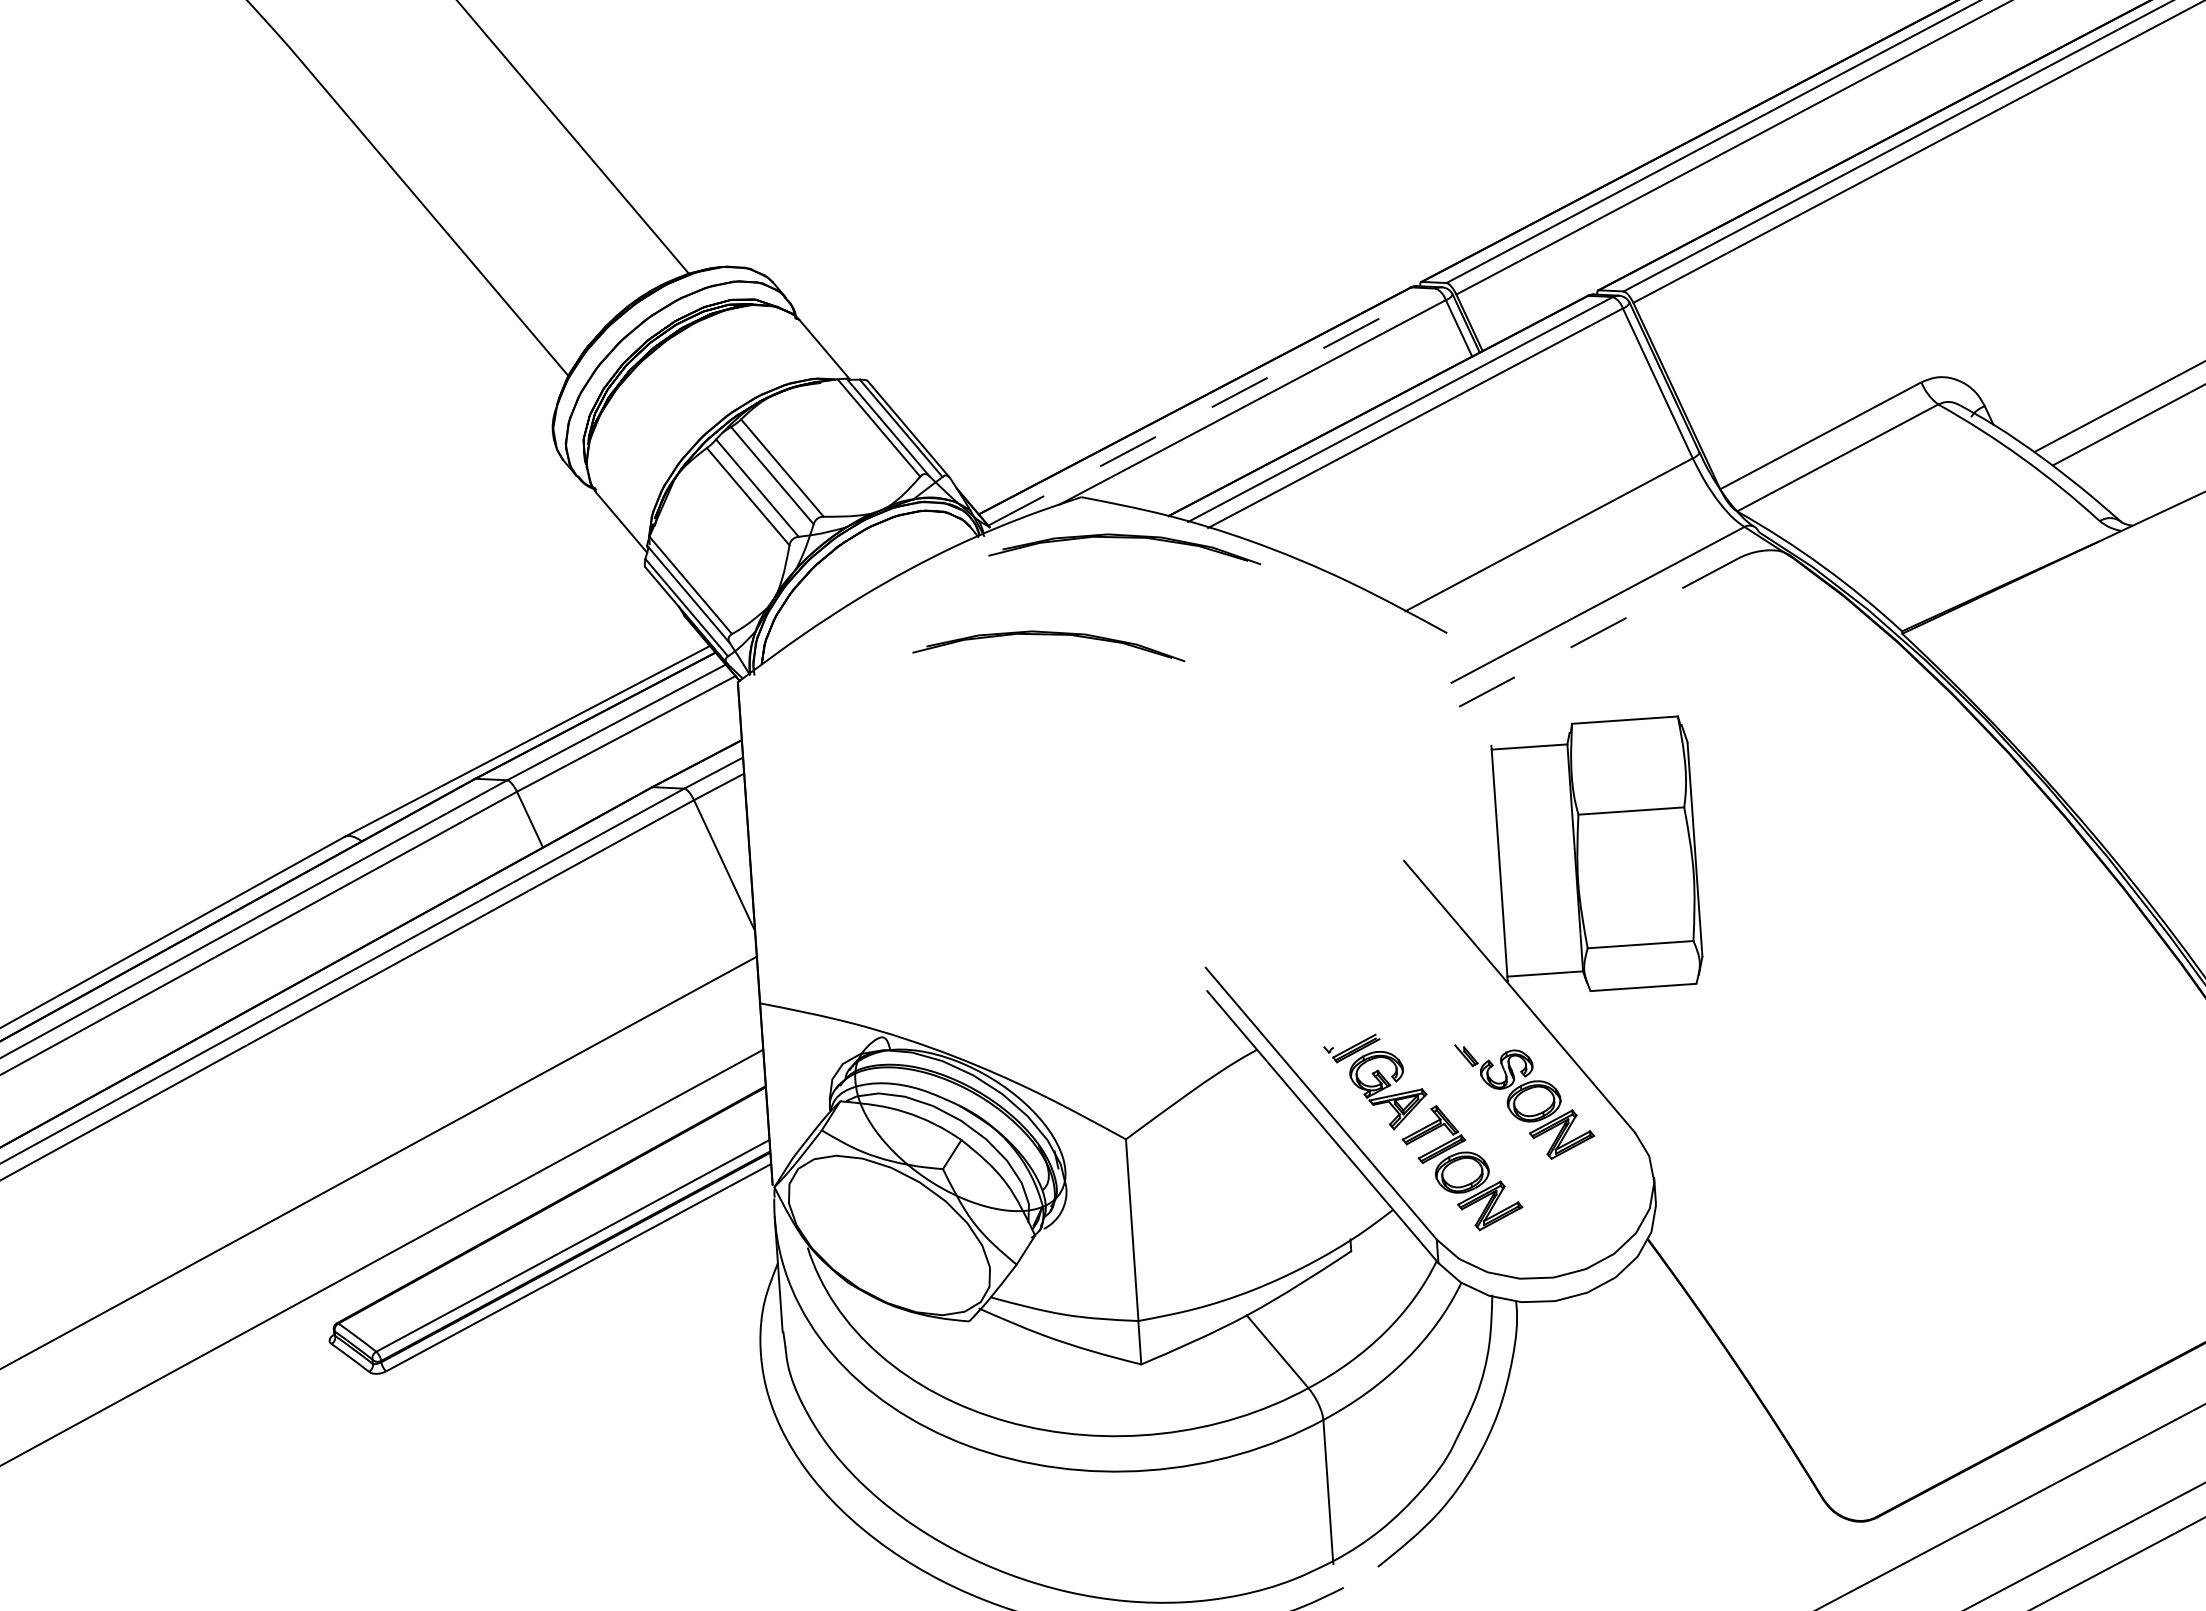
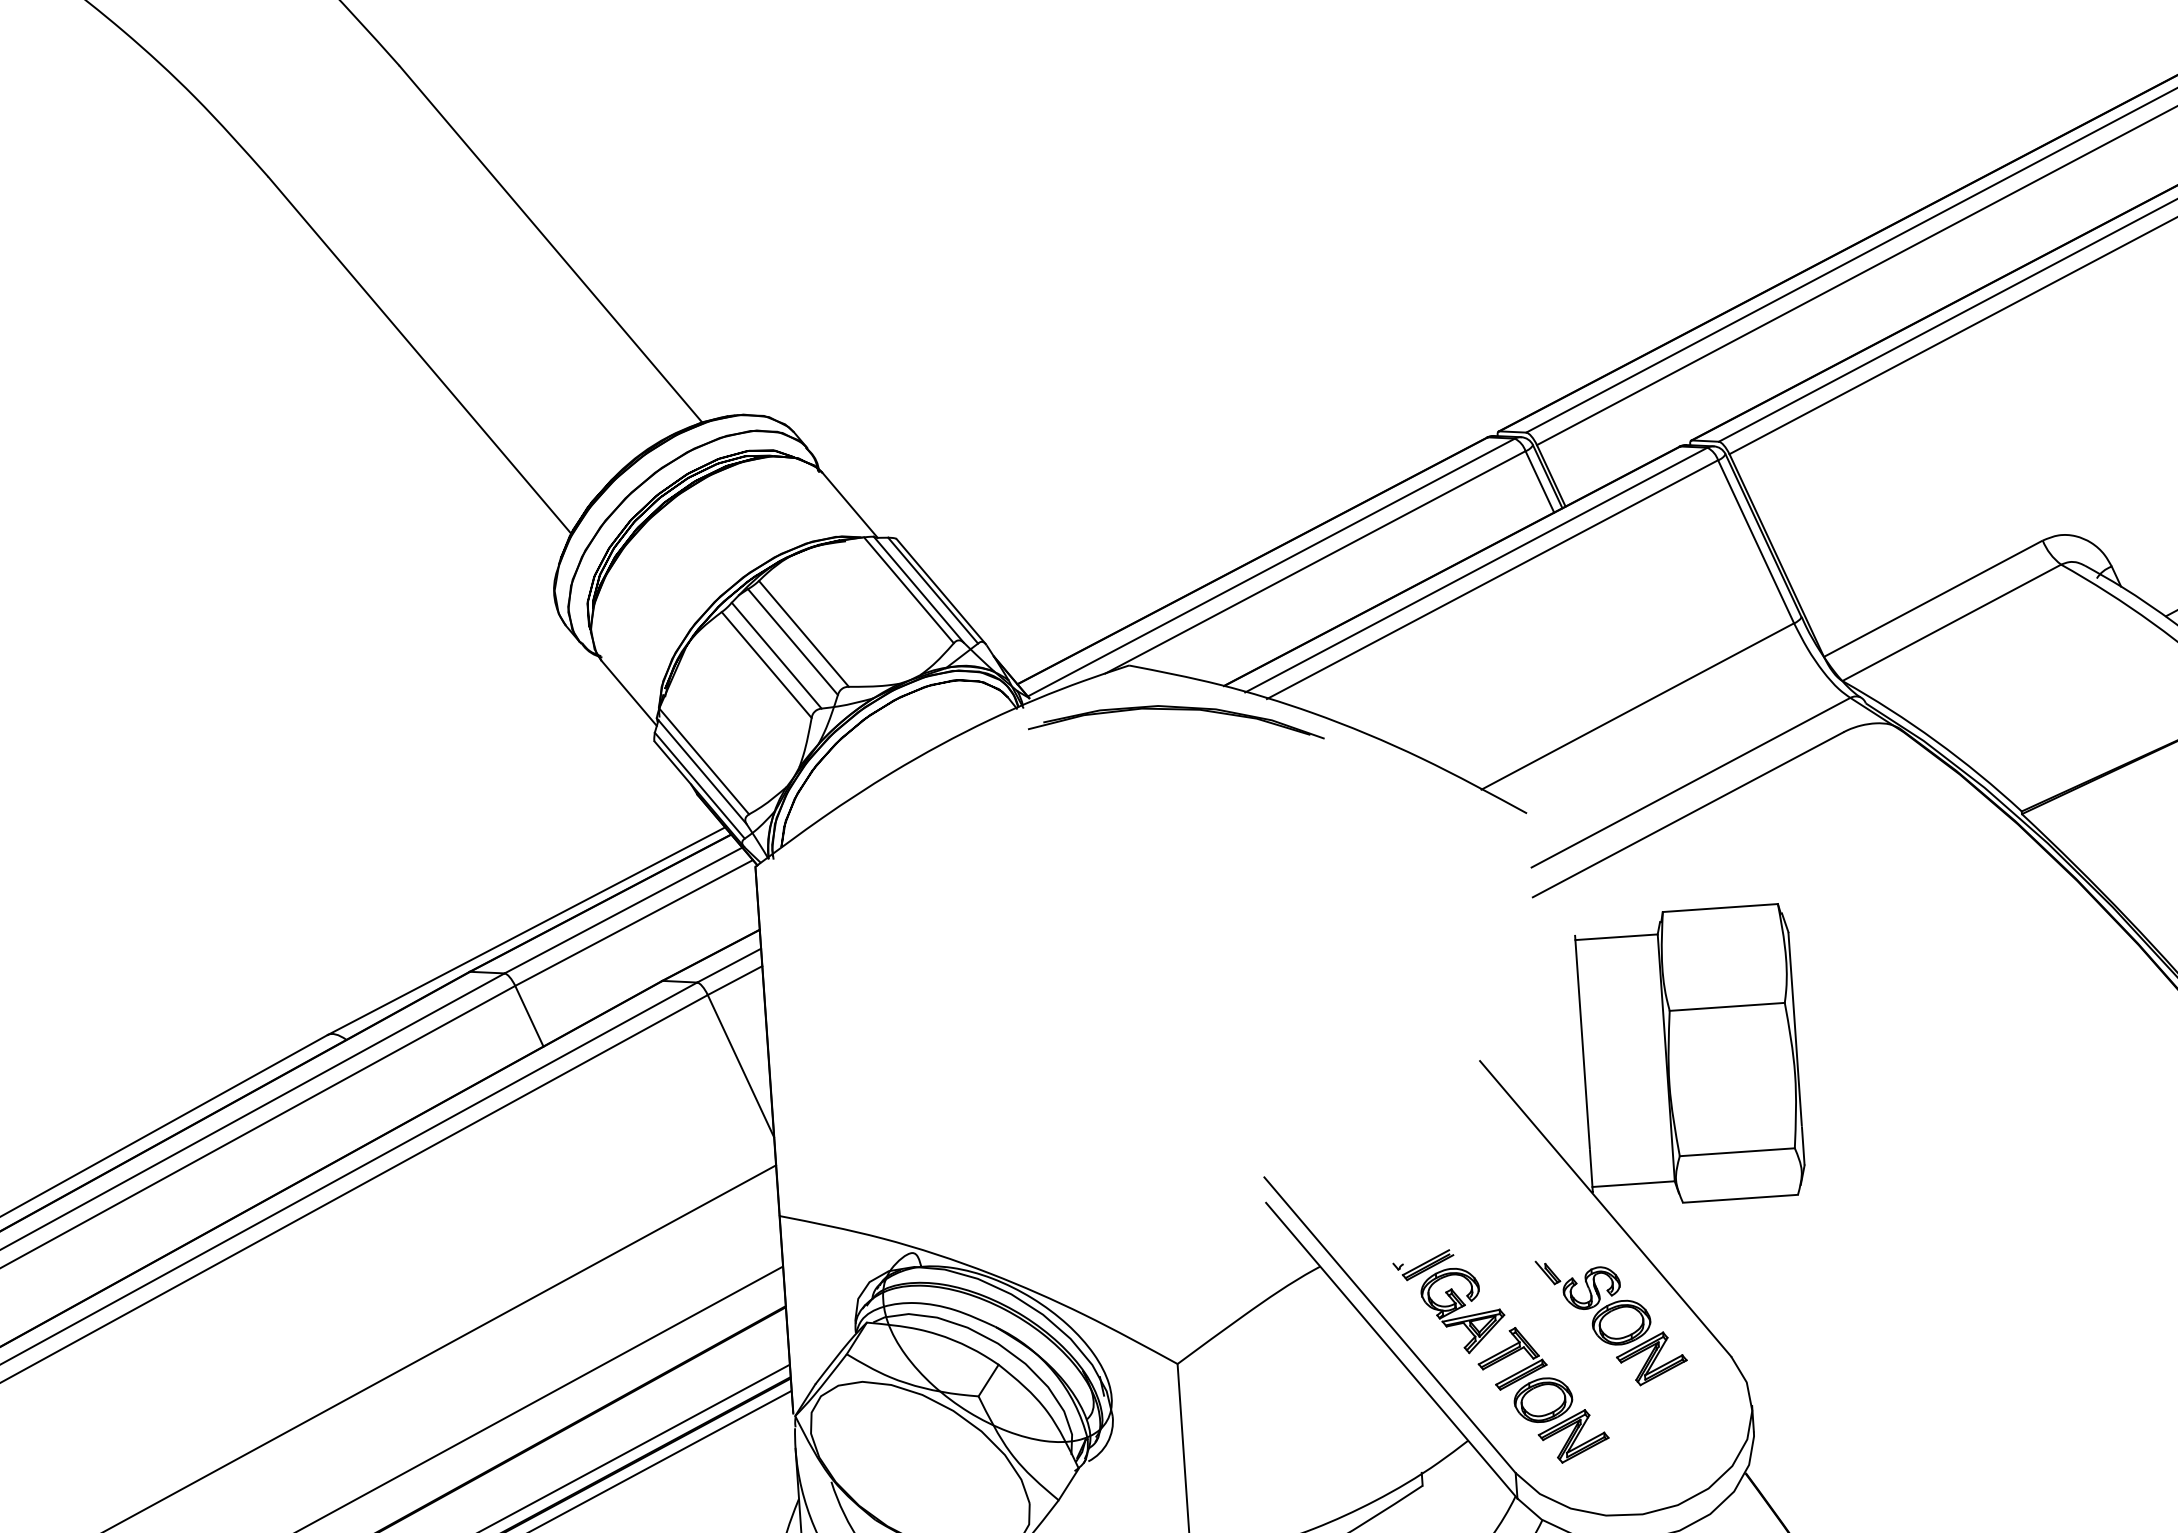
line: (1212, 406) -> (1271, 566), dashed -> solid
line: (1595, 634) -> (1688, 814), dashed -> solid
part: (1048, 635) -> (1093, 815), removed

